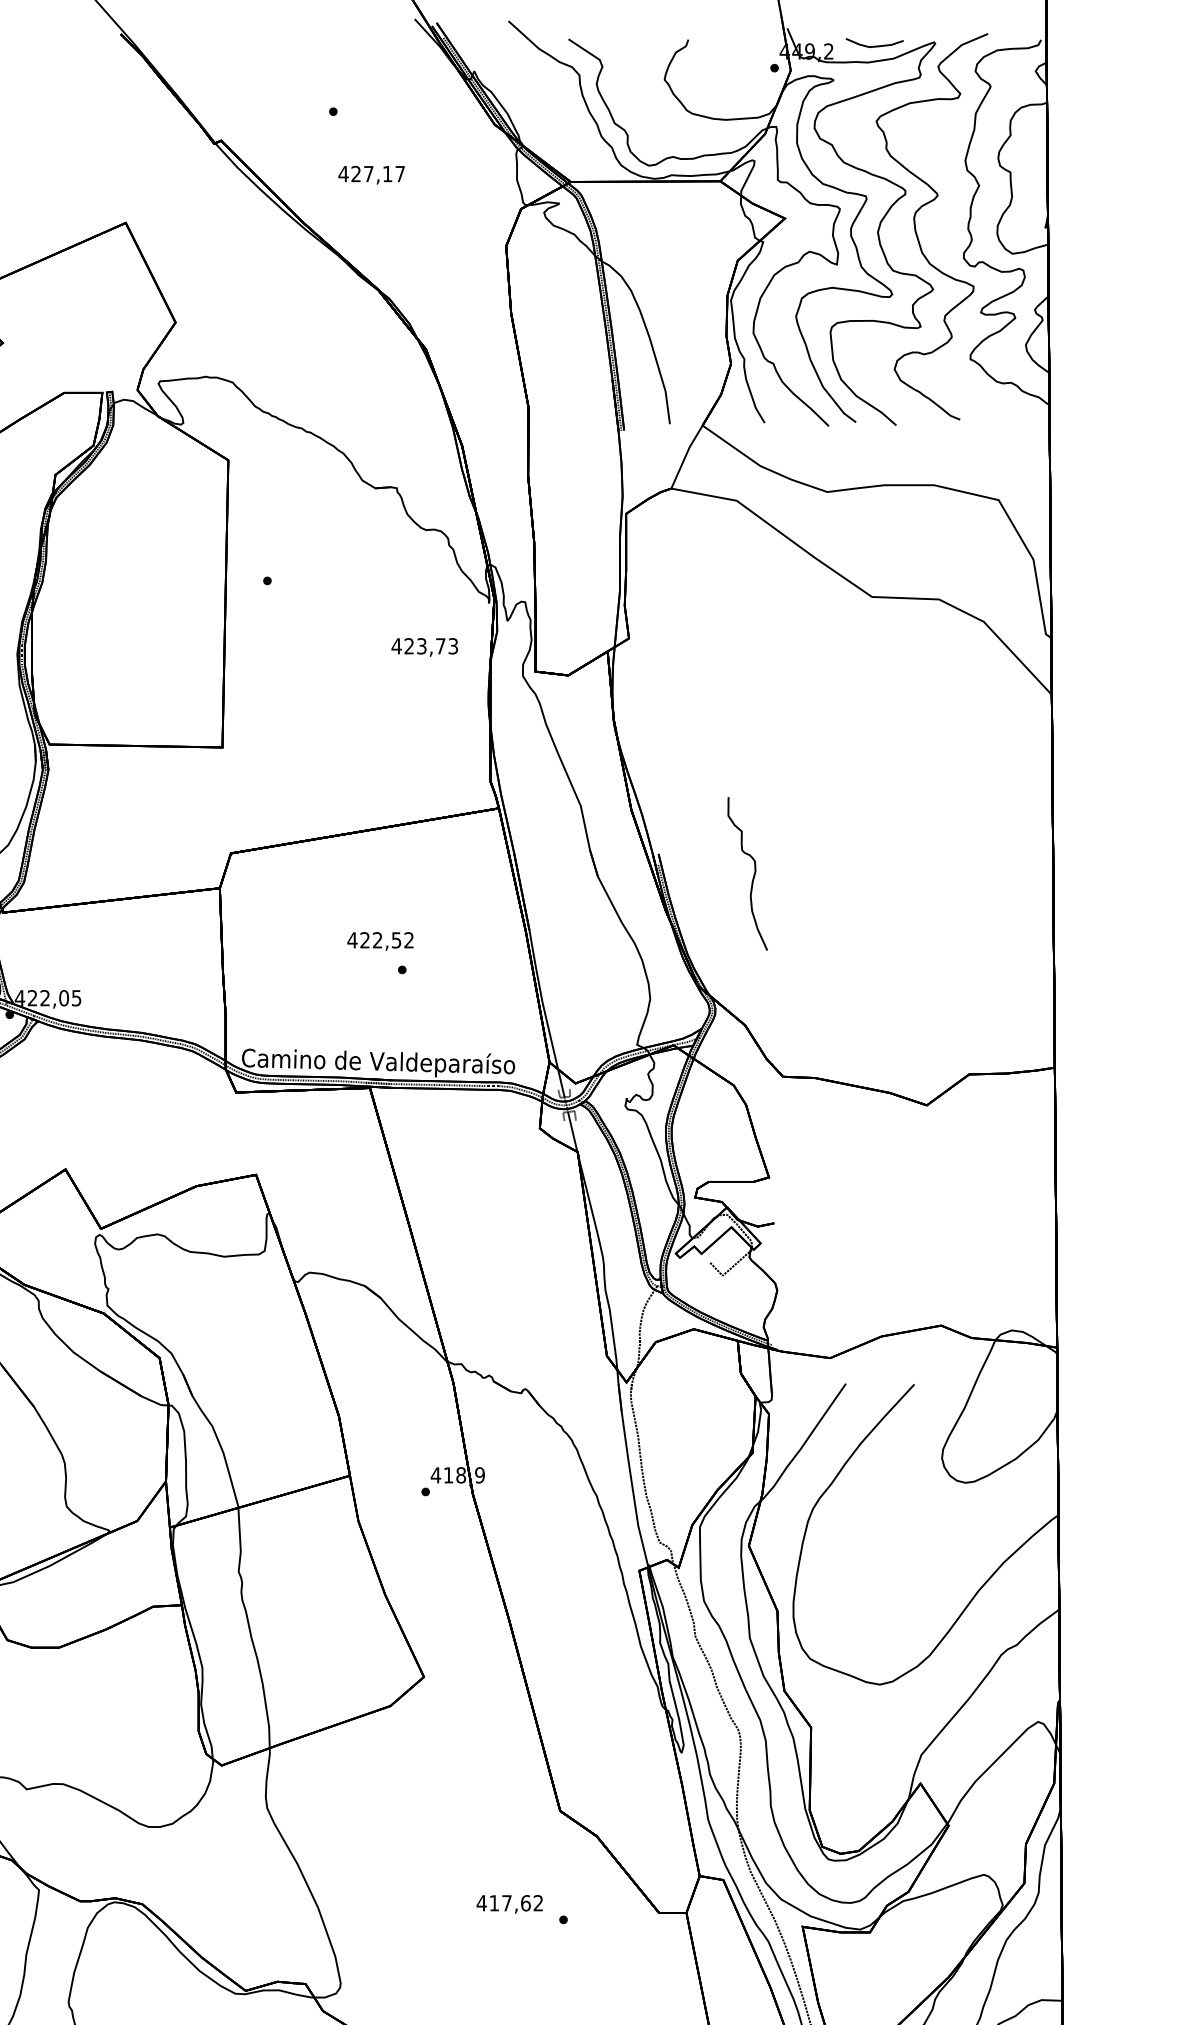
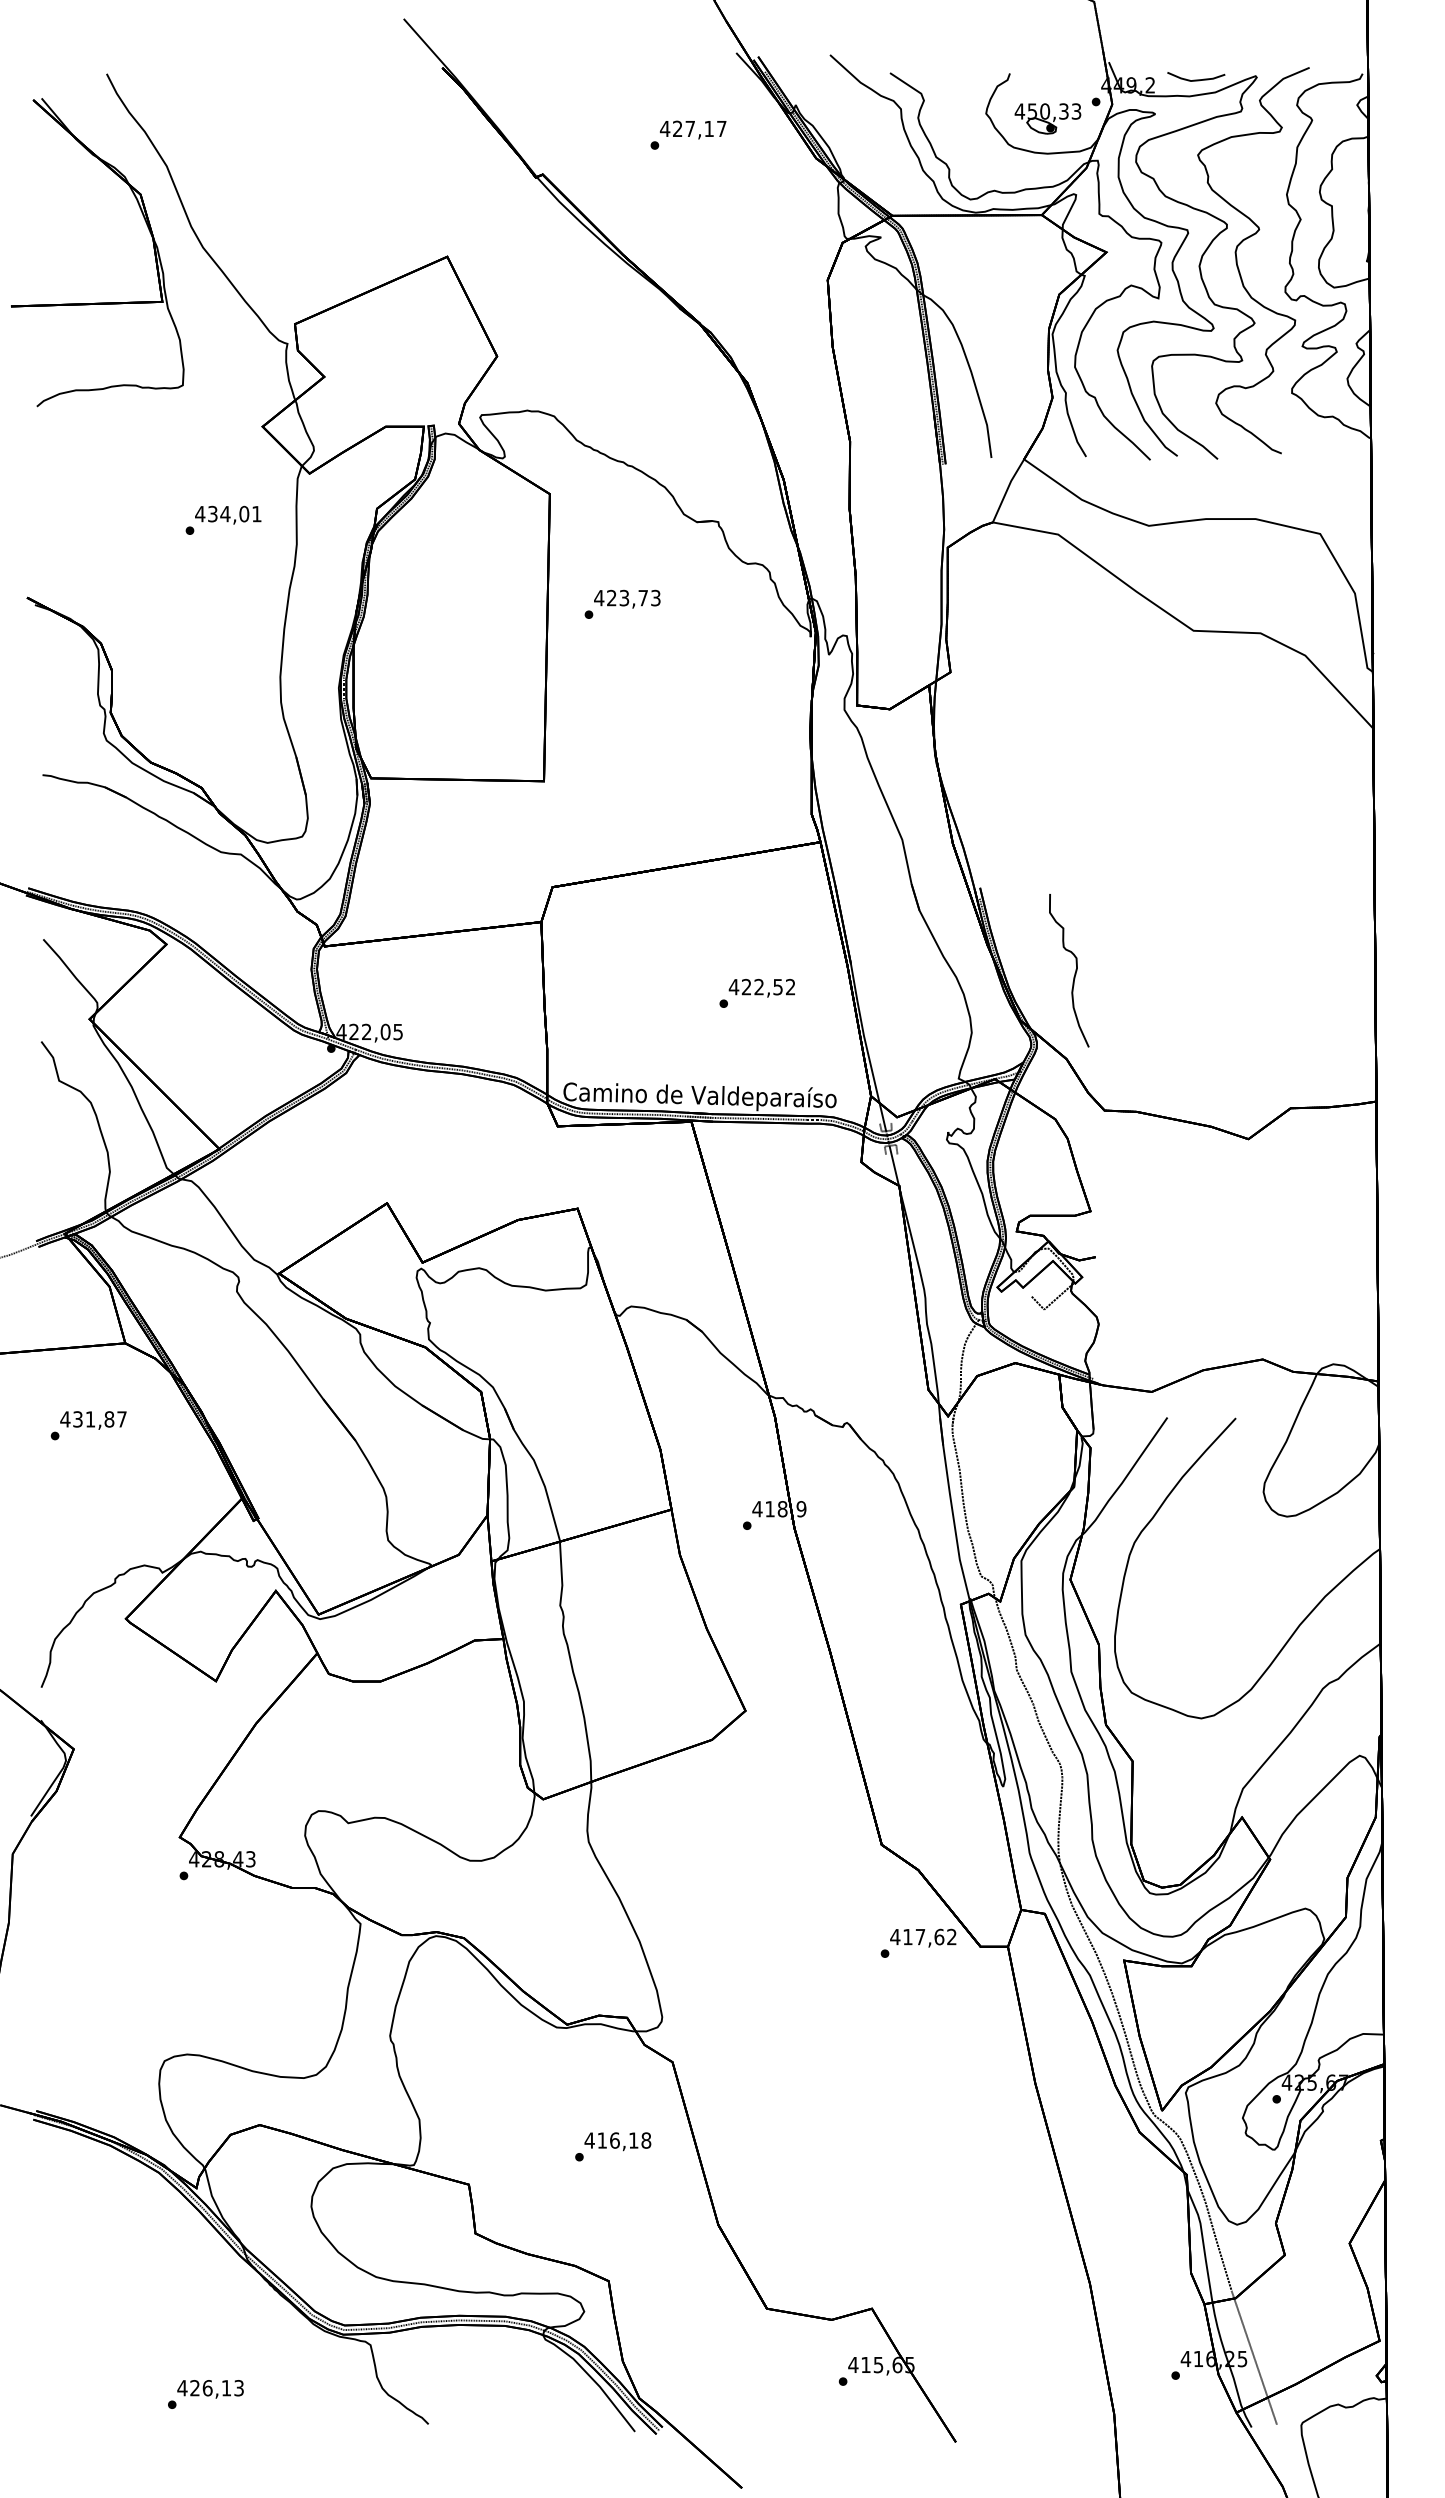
part: (725, 84) -> (1047, 118), added
text: (371, 174) -> (693, 129), moved
text: (424, 646) -> (627, 598), moved
part: (747, 873) -> (1069, 970), moved
text: (379, 941) -> (761, 988), moved
text: (509, 1903) -> (923, 1937), moved

